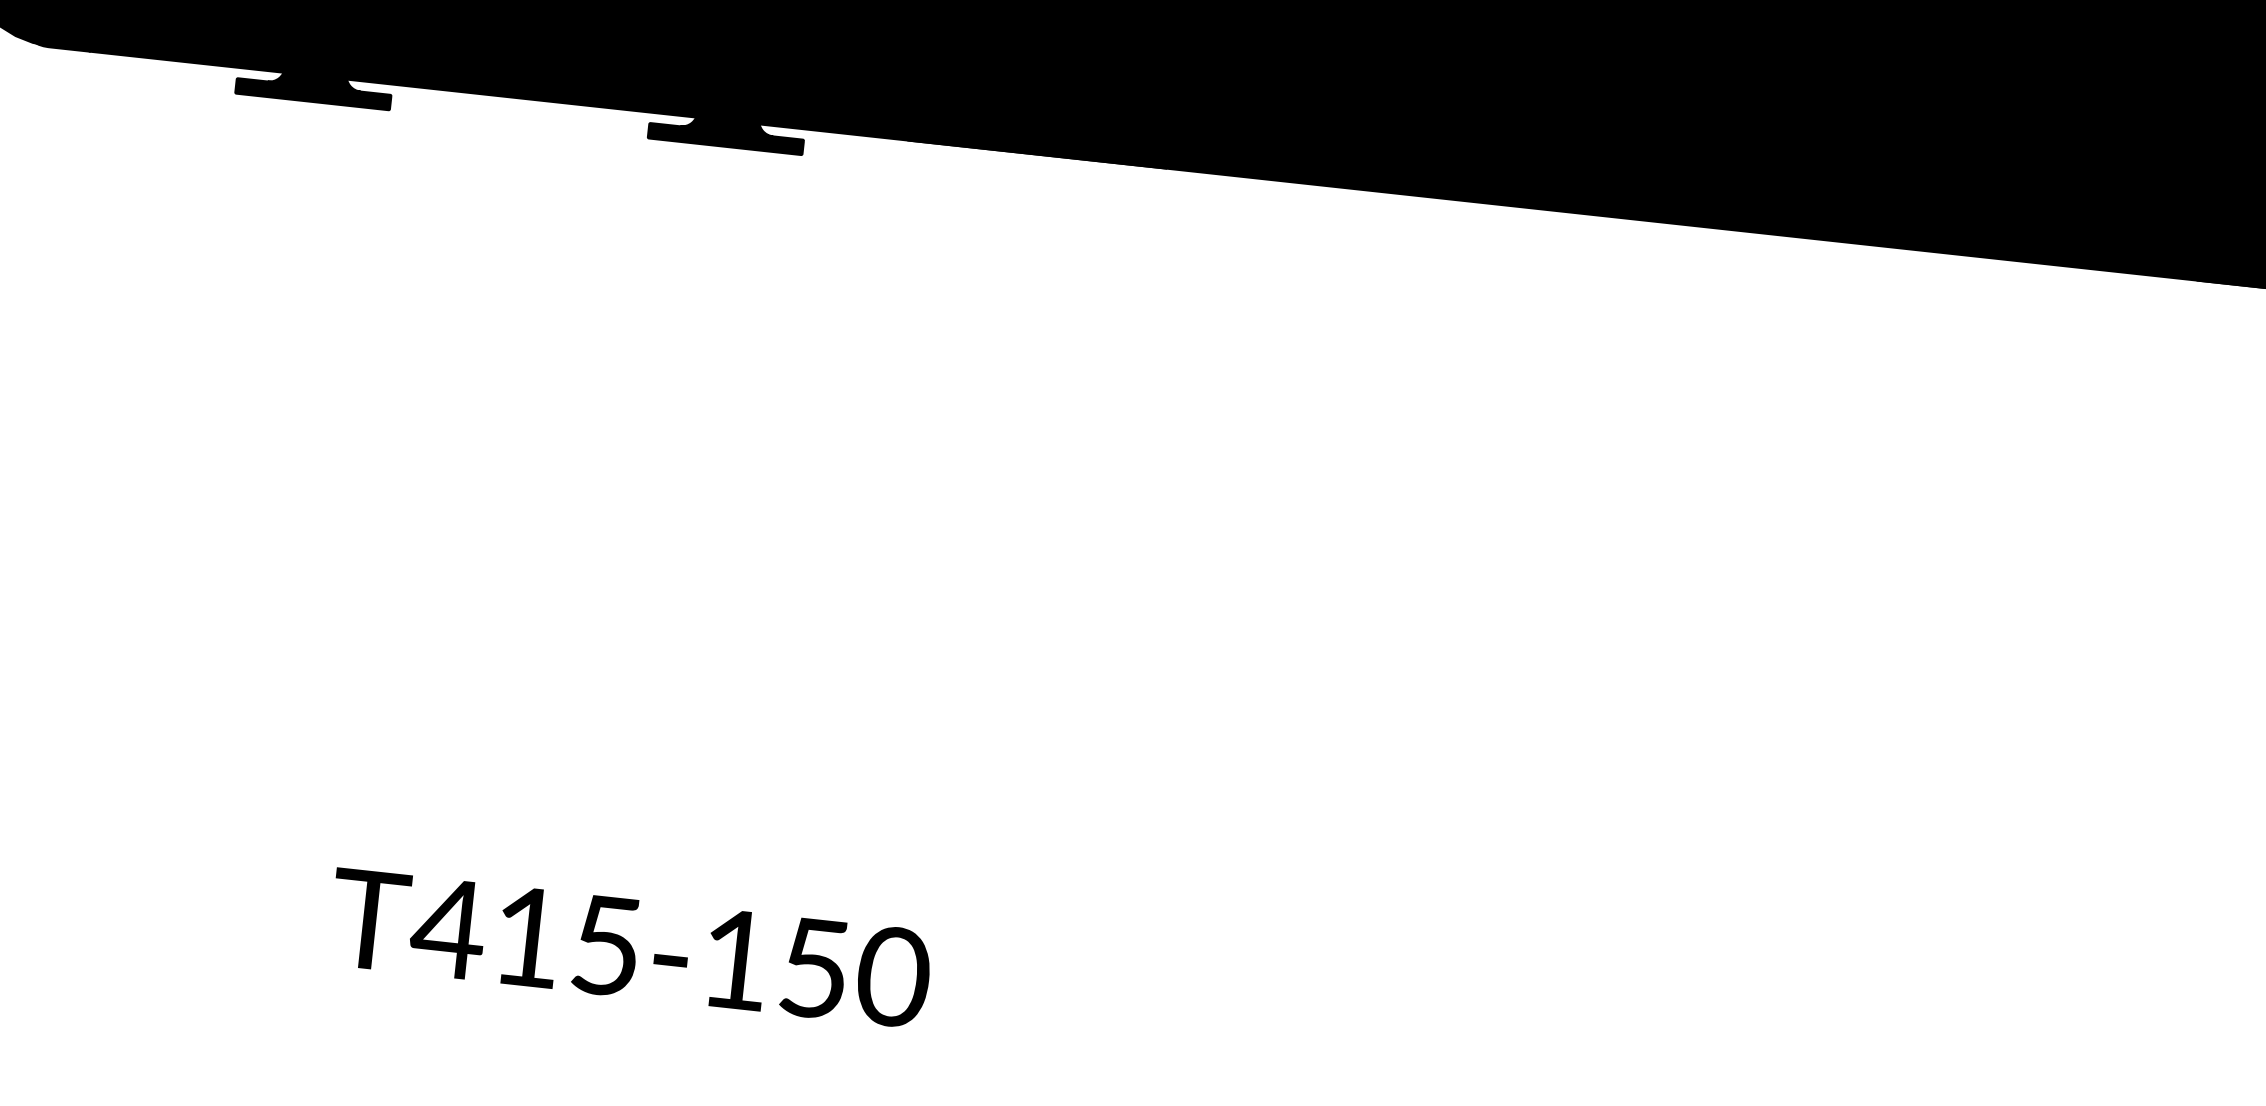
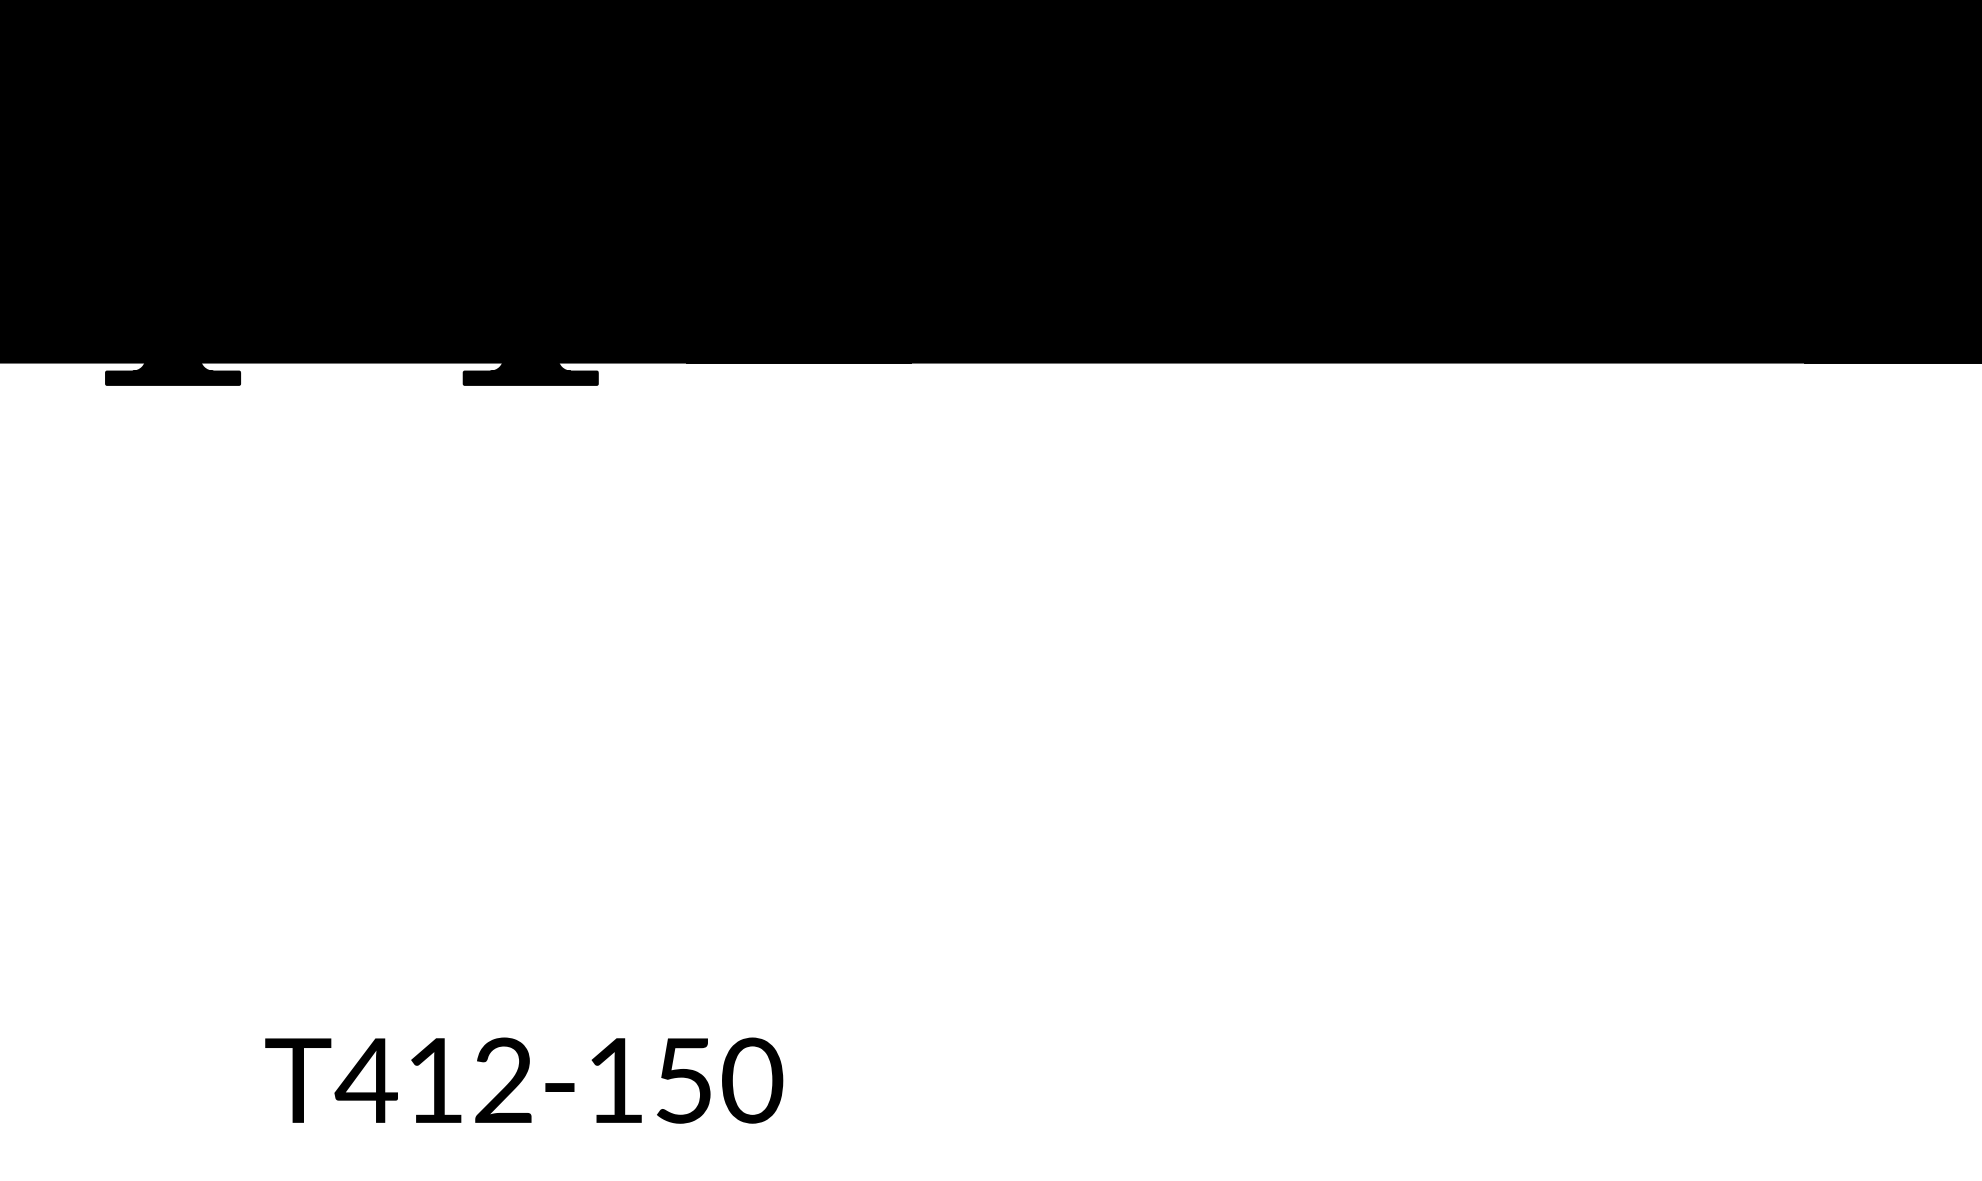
text: (606, 945) -> (503, 1080), T415-150 -> T412-150

